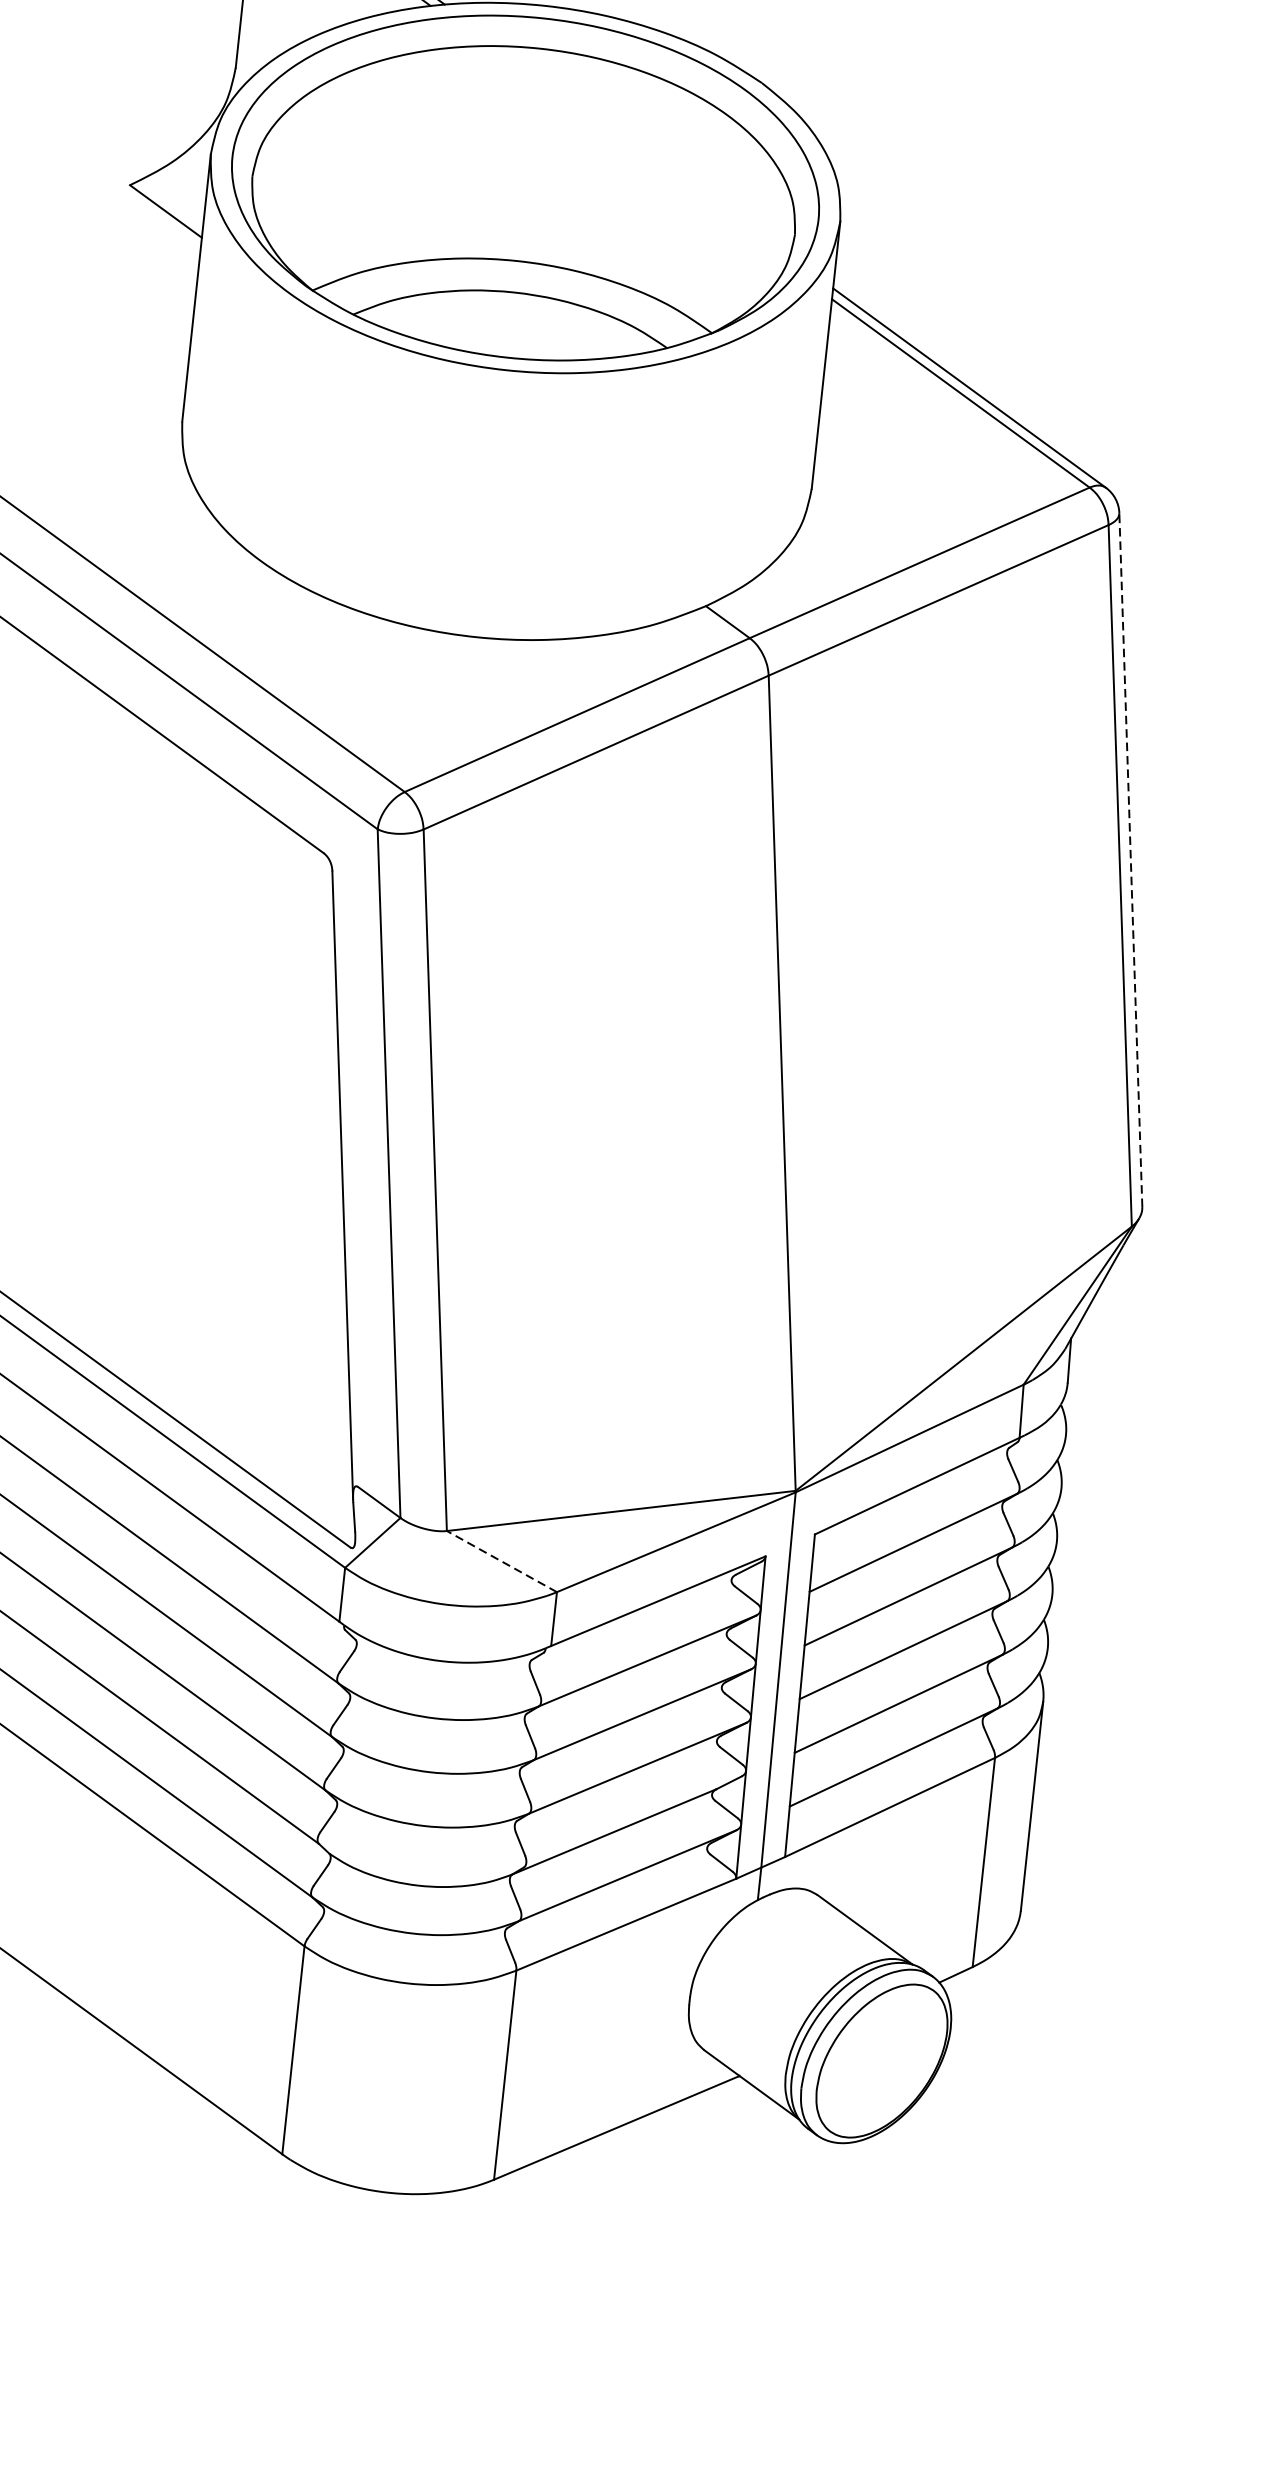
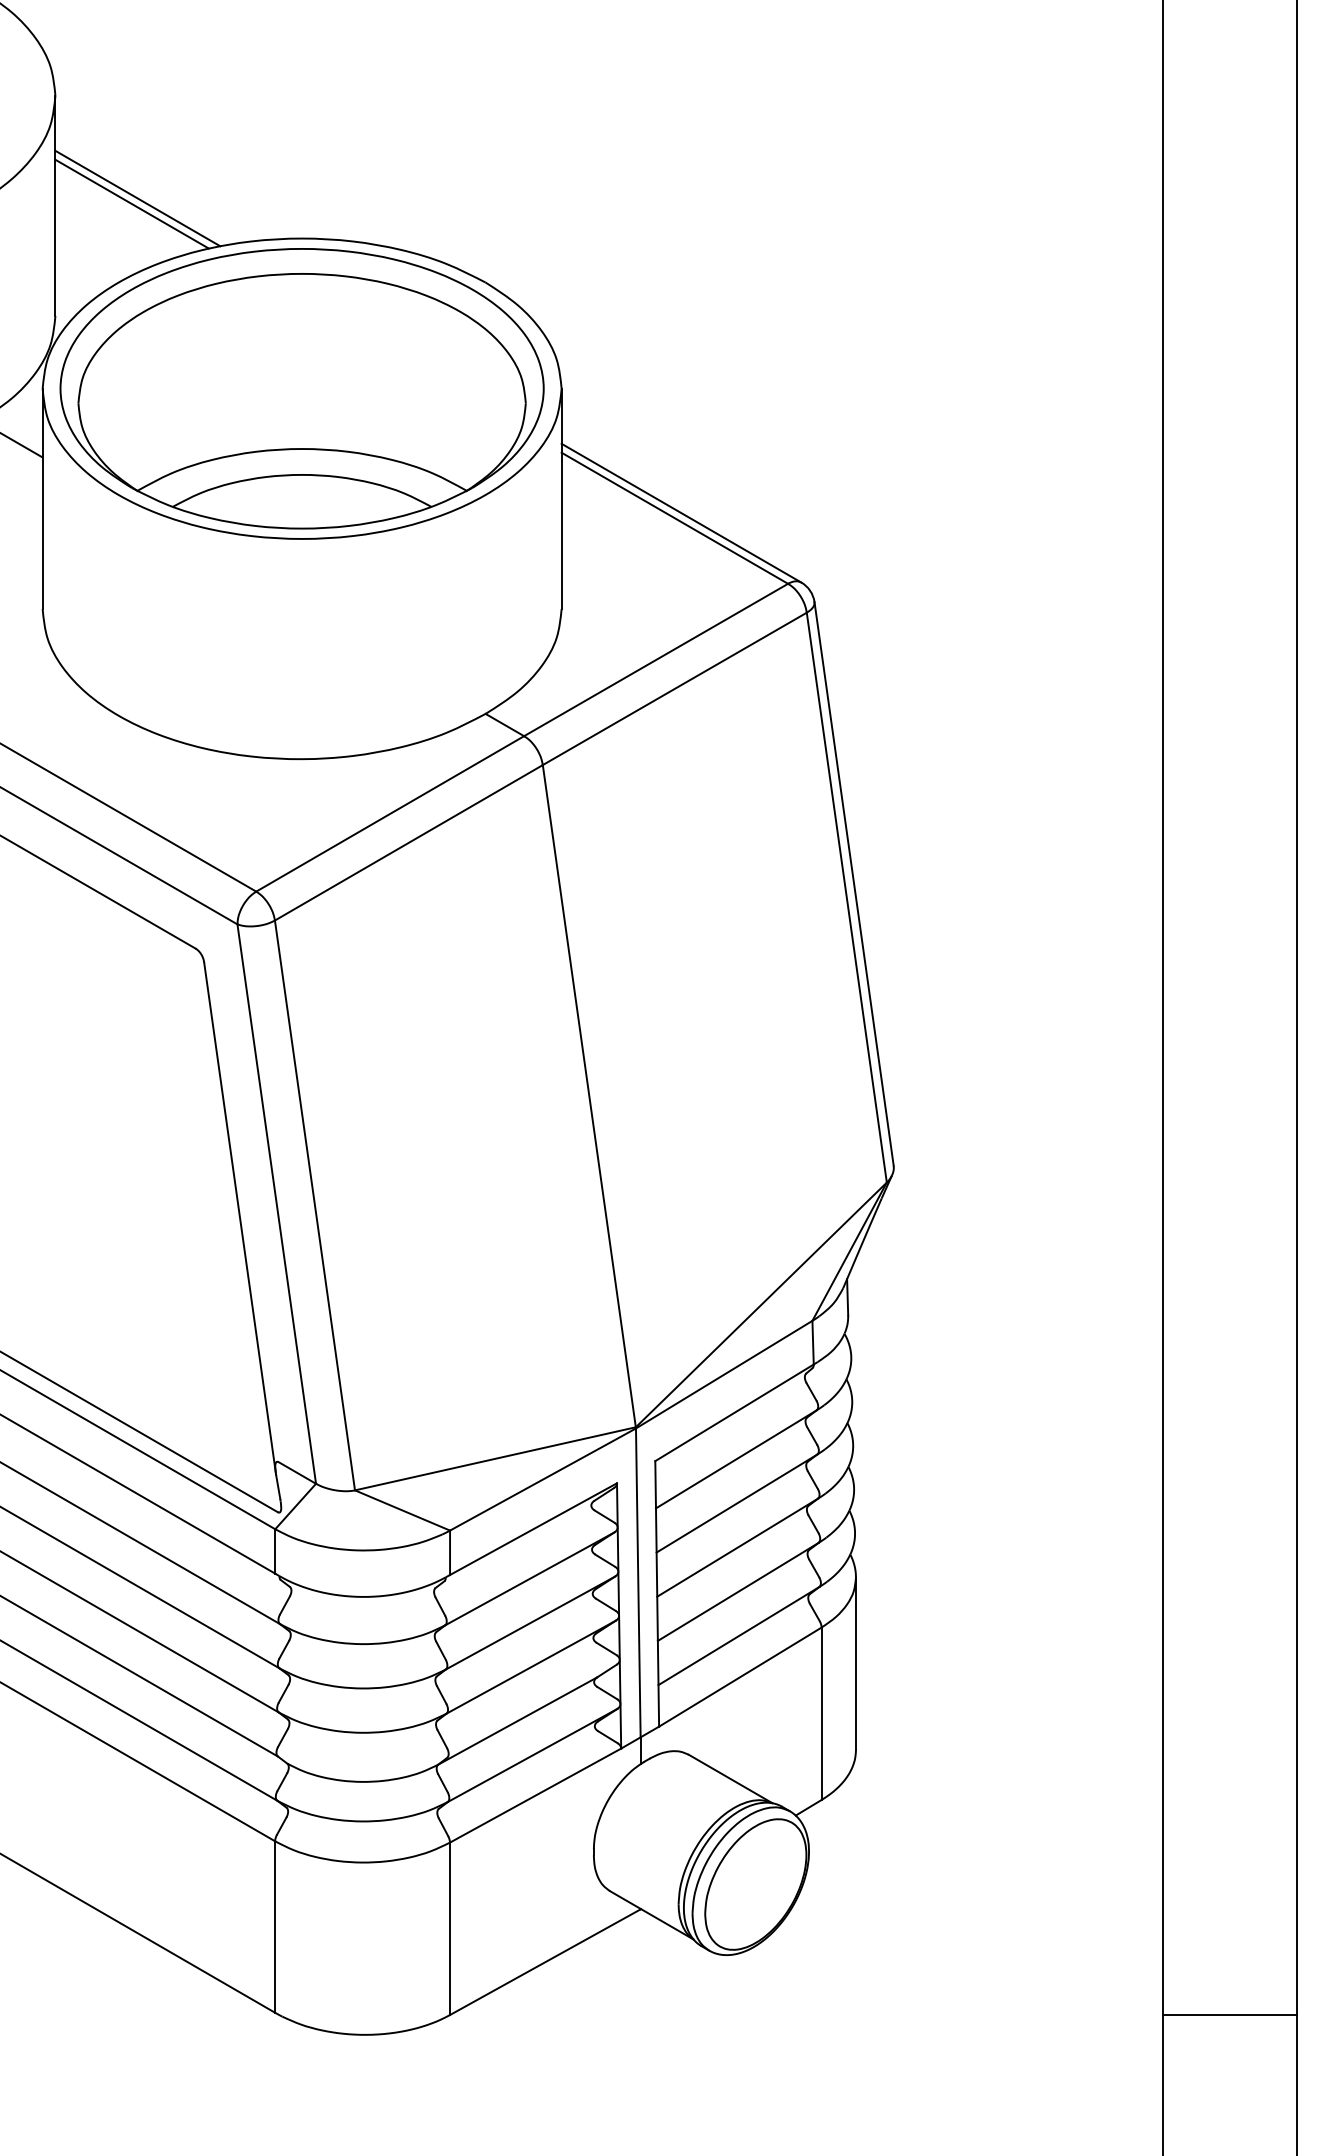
line: (1131, 859) -> (854, 883), dashed -> solid
line: (501, 1561) -> (402, 1510), dashed -> solid

